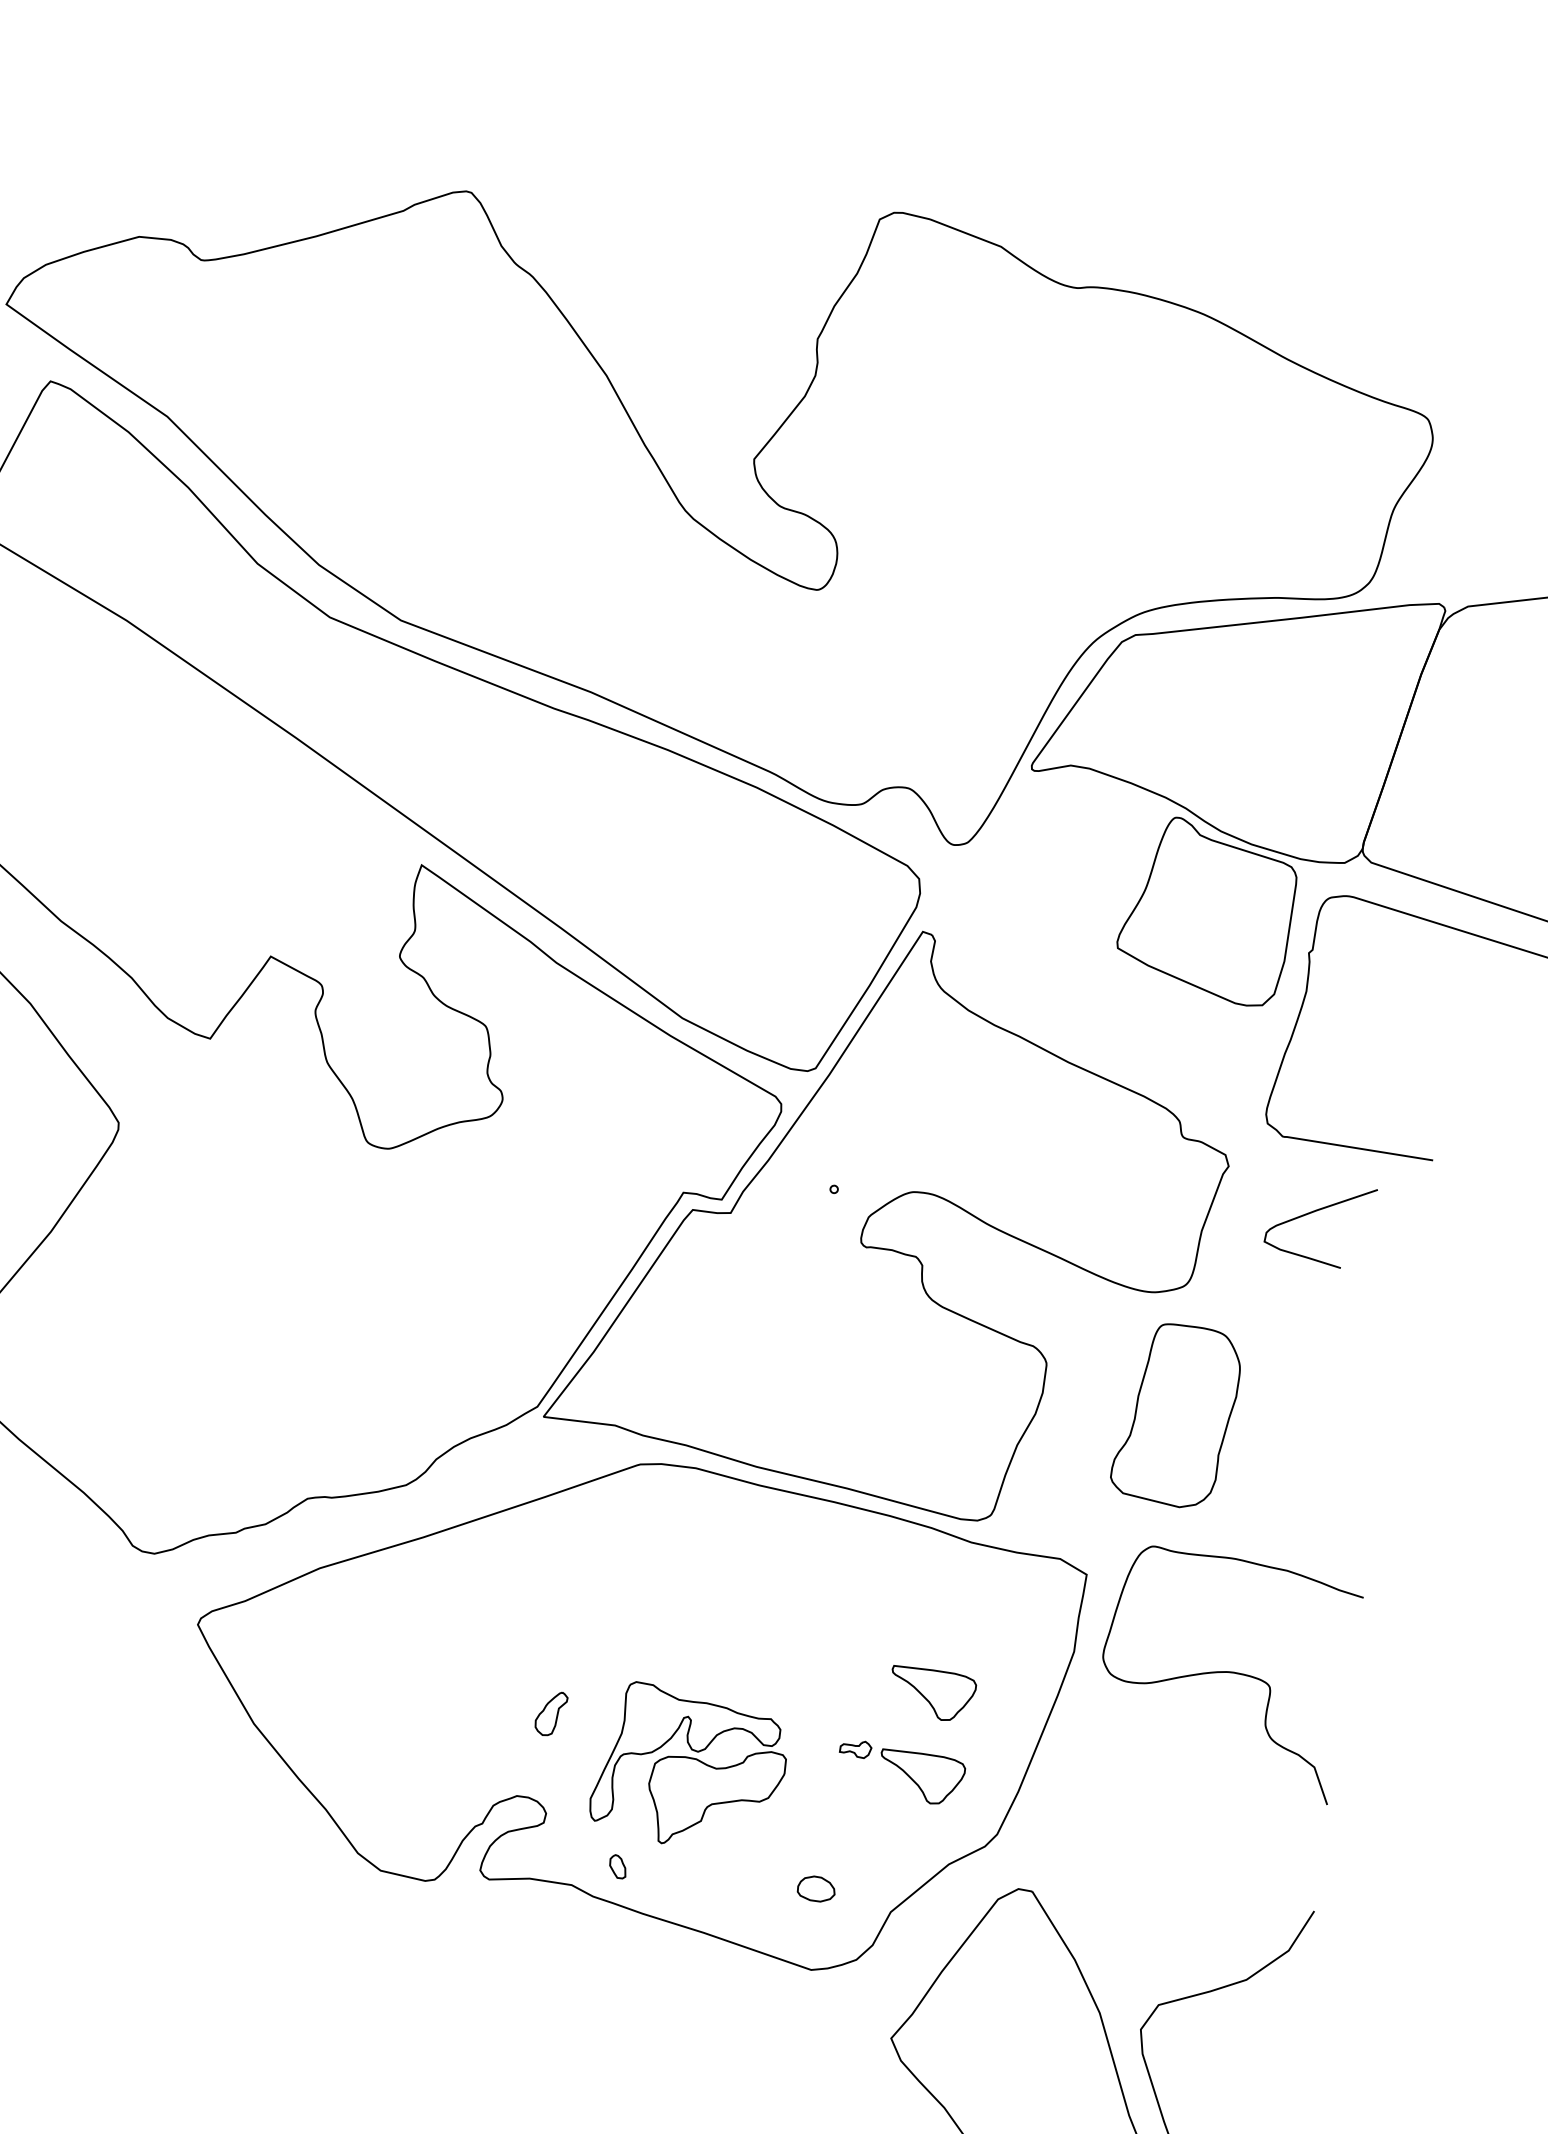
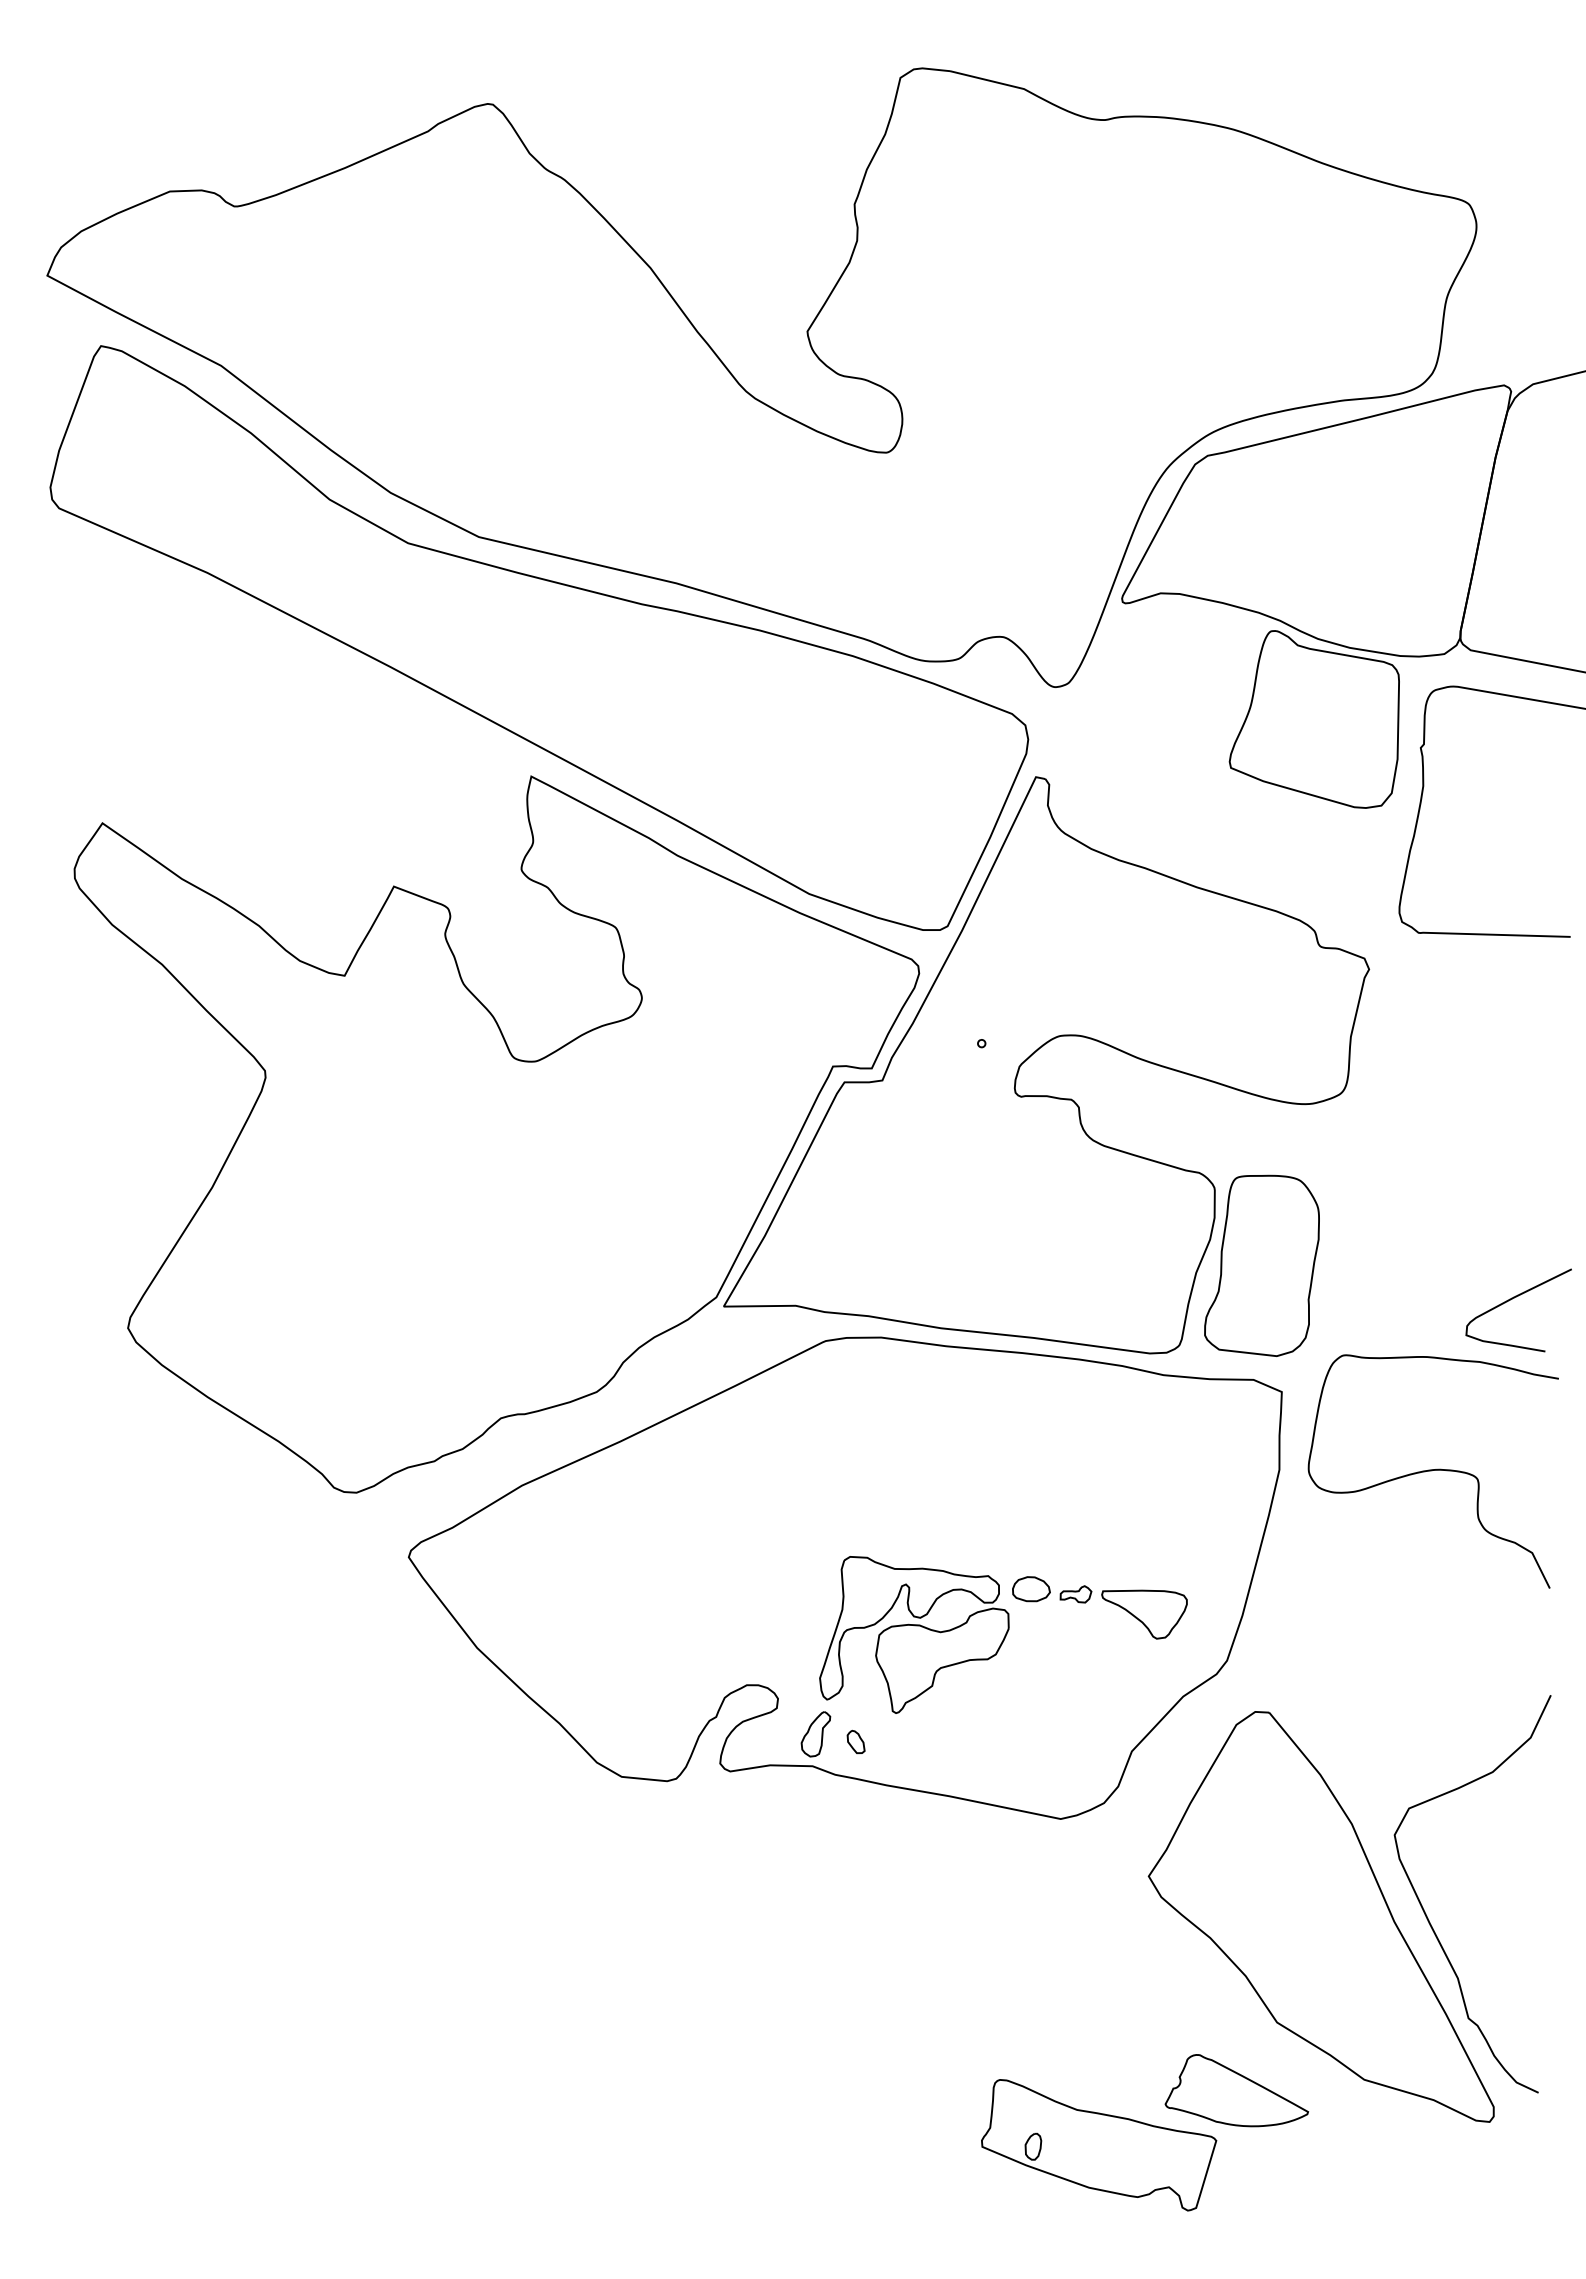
curve: (1315, 1212) -> (1512, 1299), moved
part: (1176, 1415) -> (1261, 1265), moved
part: (932, 1694) -> (1144, 1530), removed
part: (550, 1713) -> (815, 1734), moved
part: (816, 1889) -> (1031, 1589), moved

